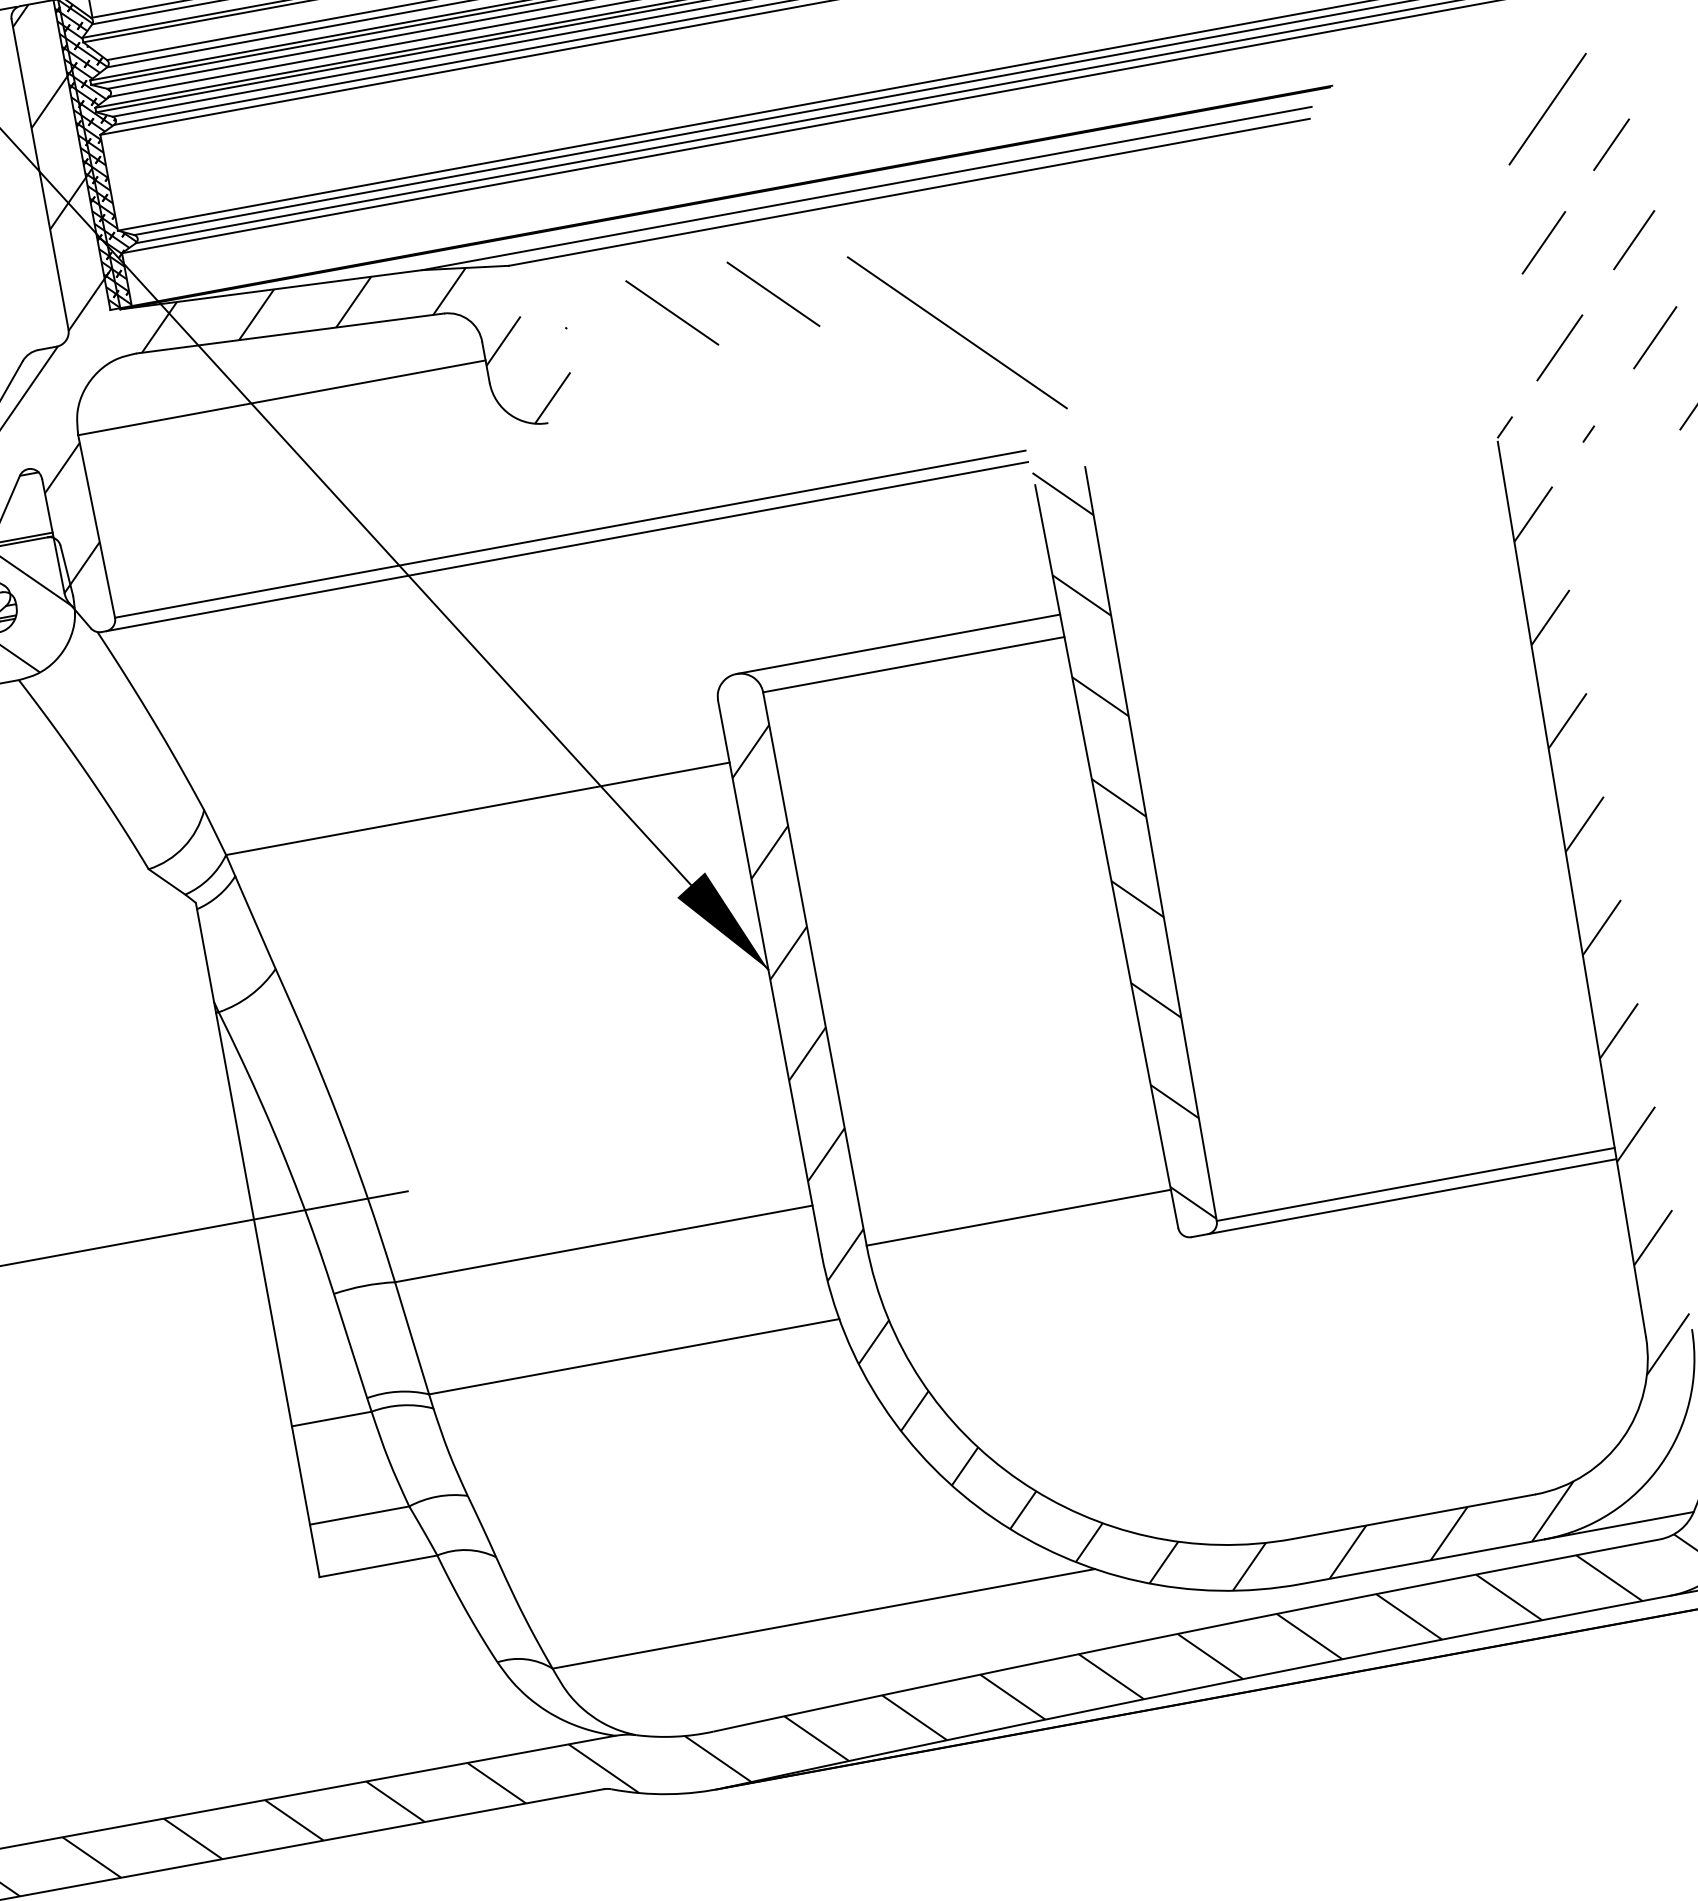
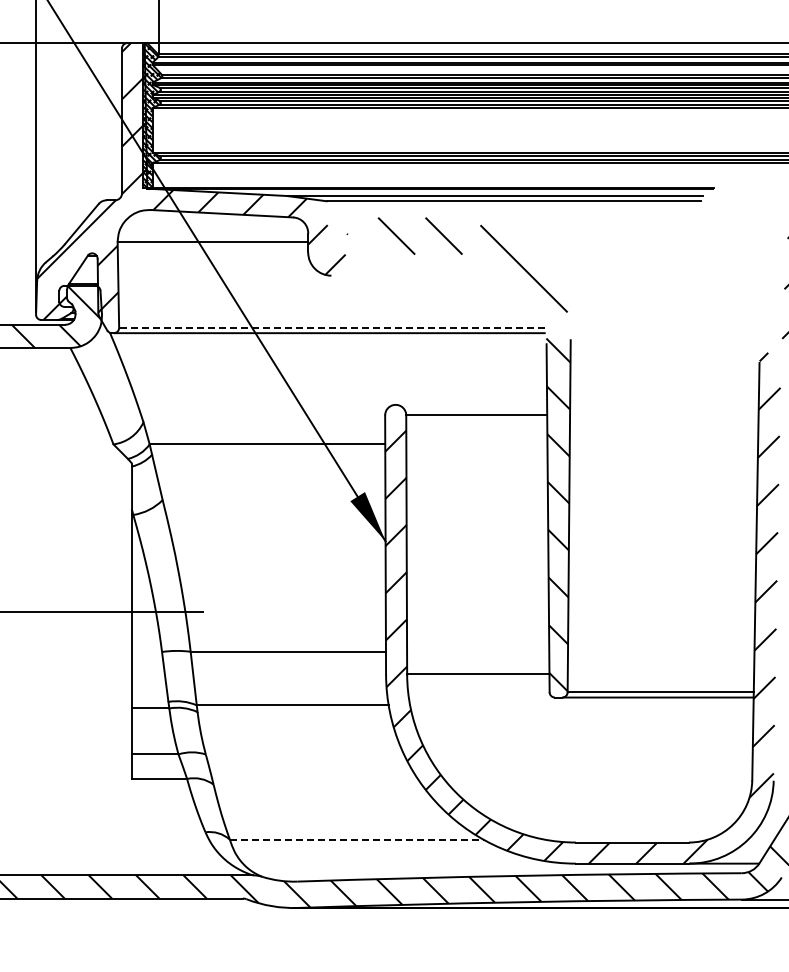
line: (570, 533) -> (332, 327), solid -> dashed
line: (898, 643) -> (471, 404), removed
line: (823, 1618) -> (356, 839), solid -> dashed

